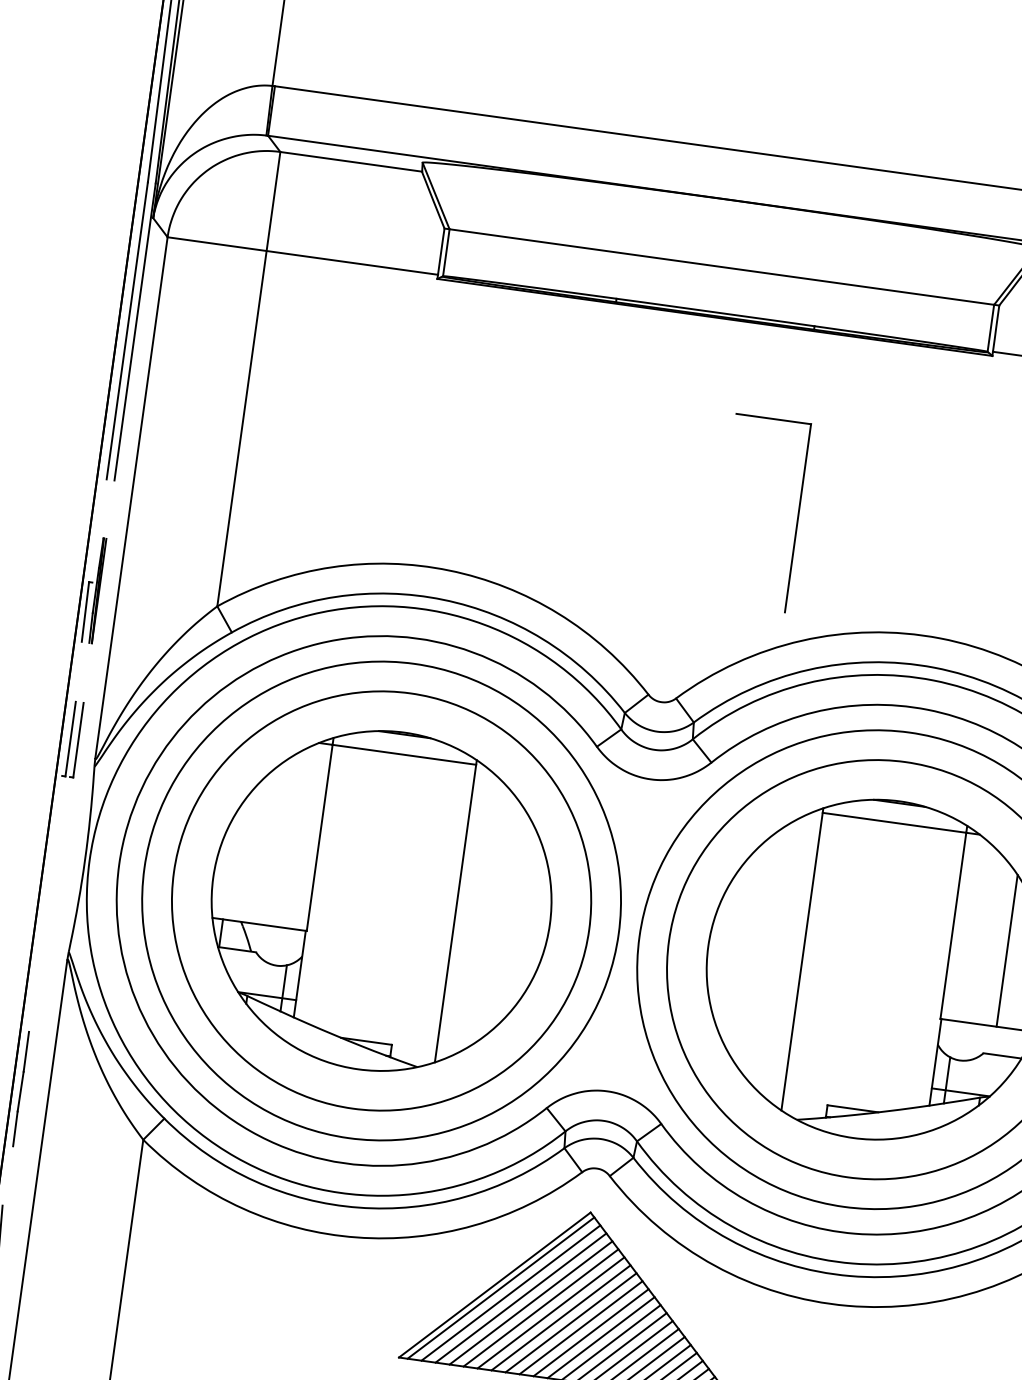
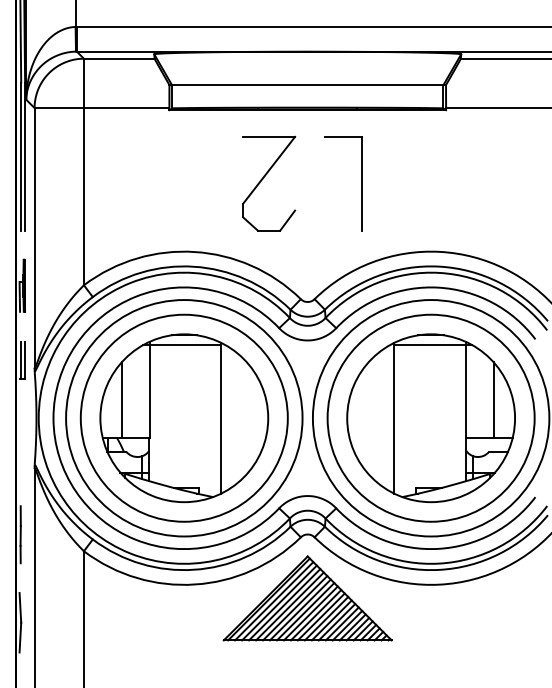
part: (606, 444) -> (263, 179), added
part: (797, 517) -> (361, 183), moved
line: (260, 847) -> (121, 400), added

